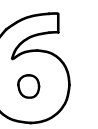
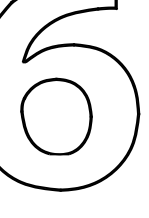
part: (28, 86) -> (56, 116), size x1.67

